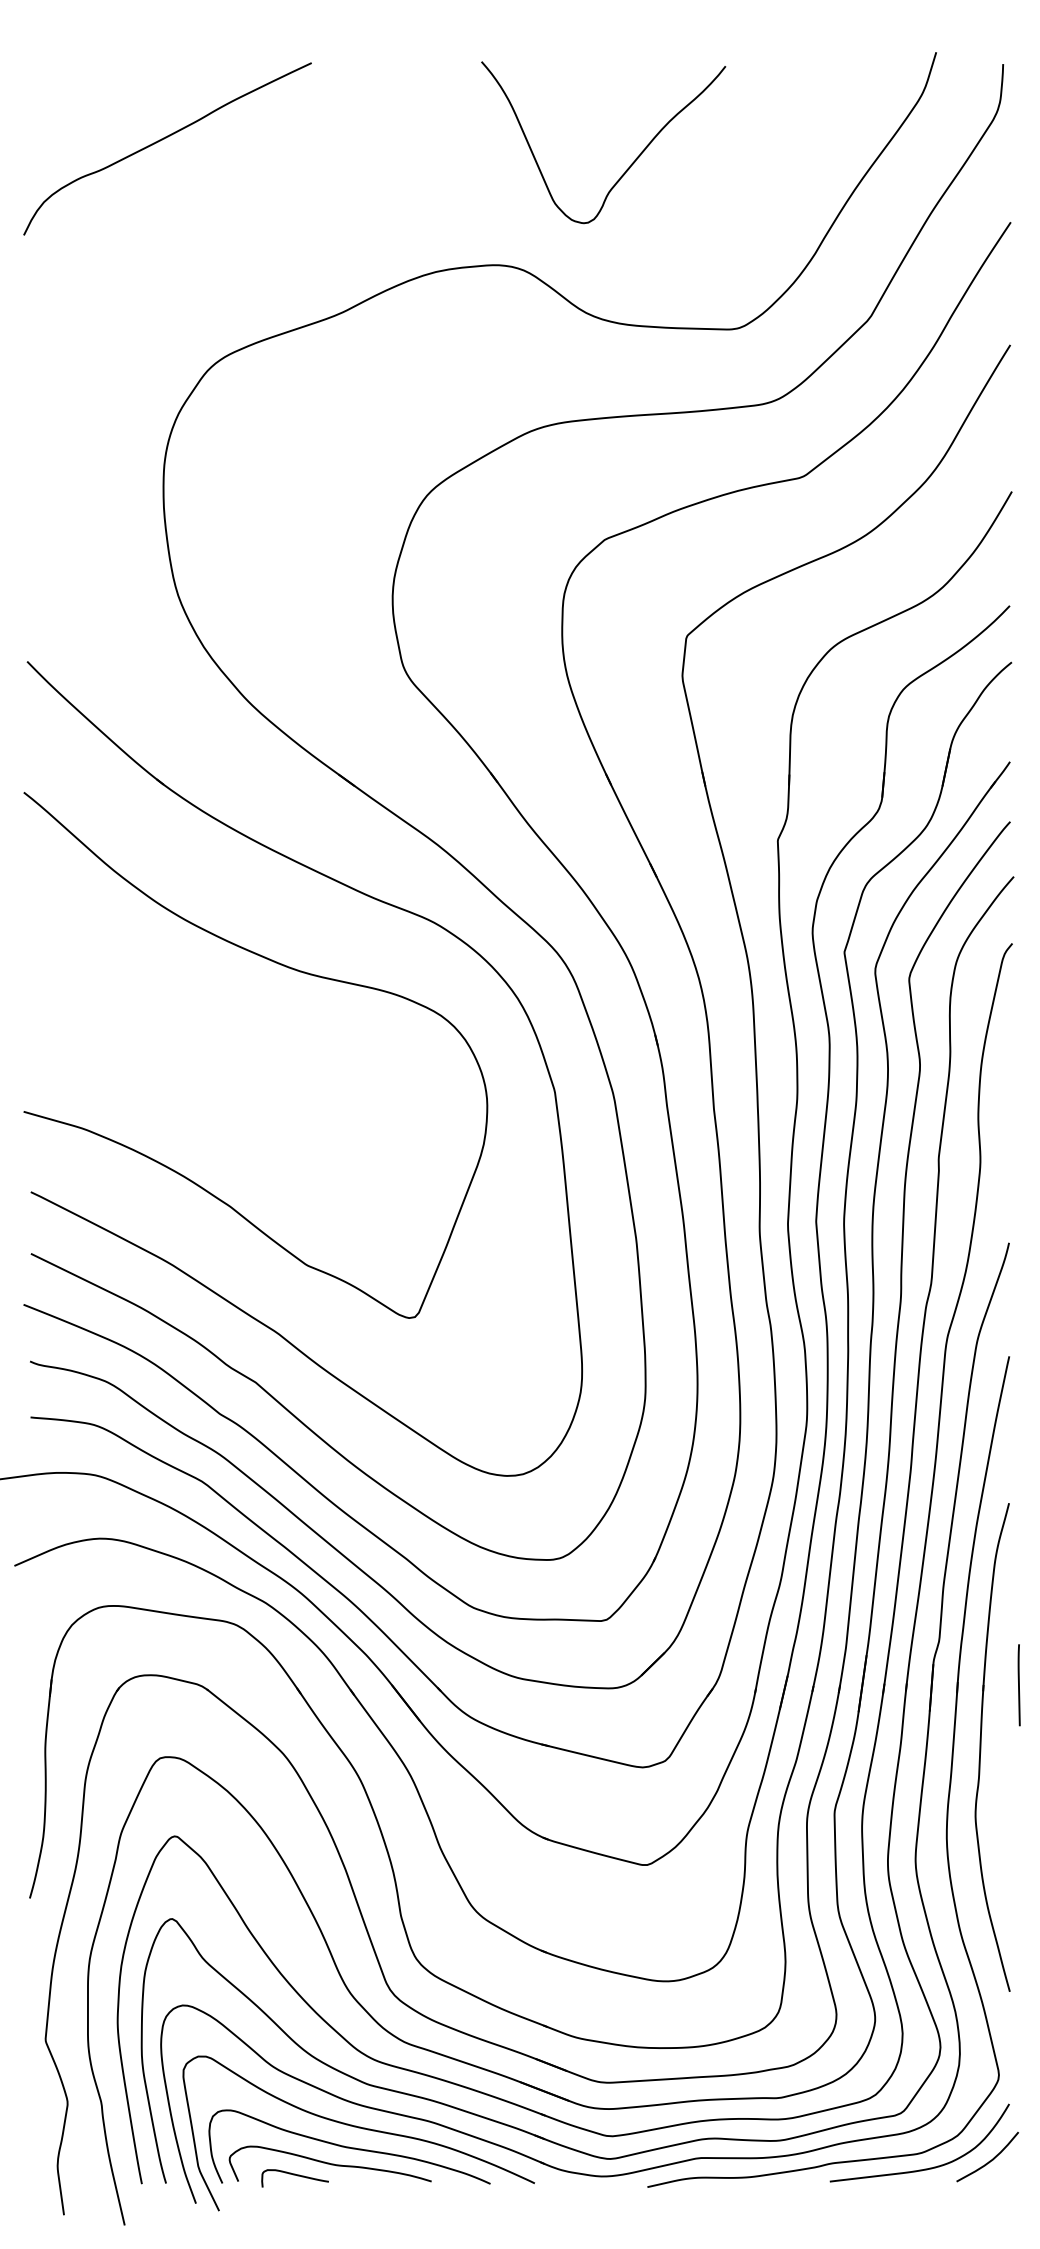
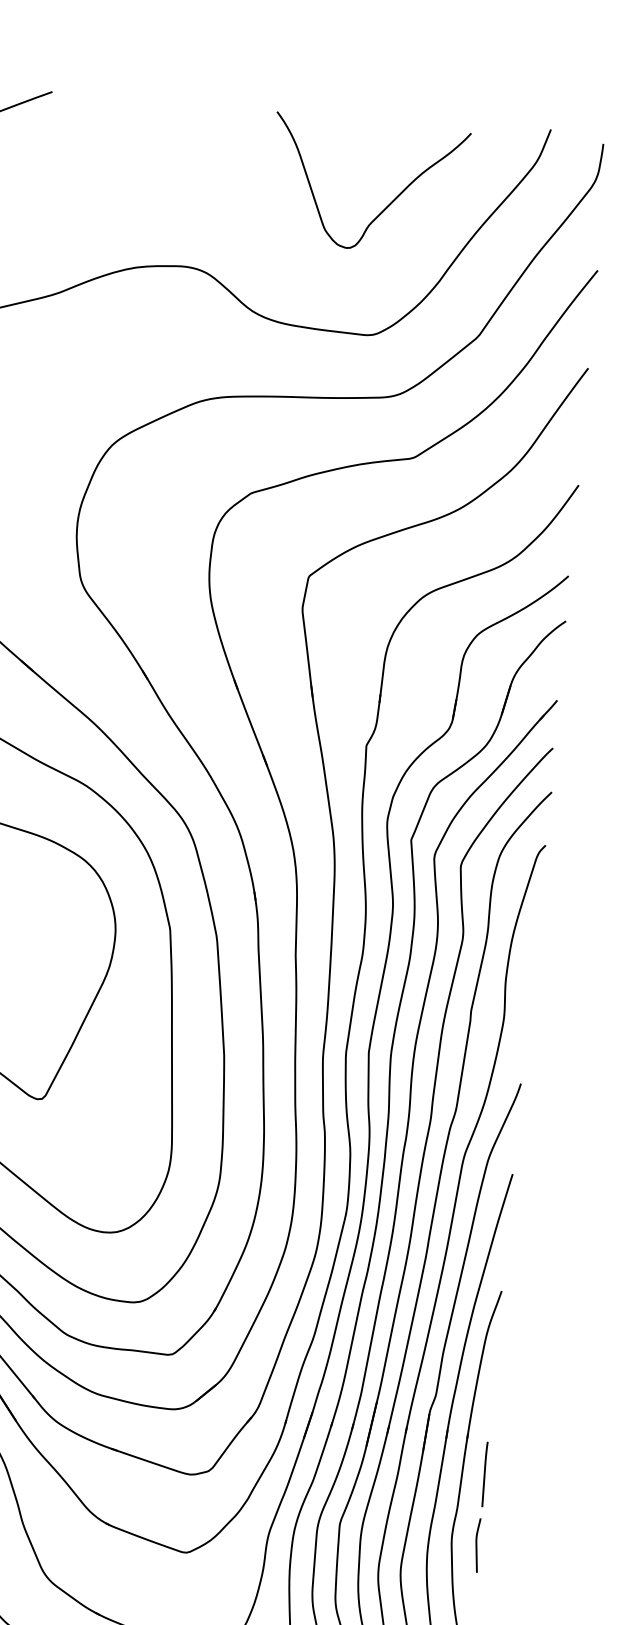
curve: (630, 164) -> (388, 204), moved
line: (1018, 1685) -> (484, 1474), moved
curve: (1007, 1822) -> (476, 1545), added

